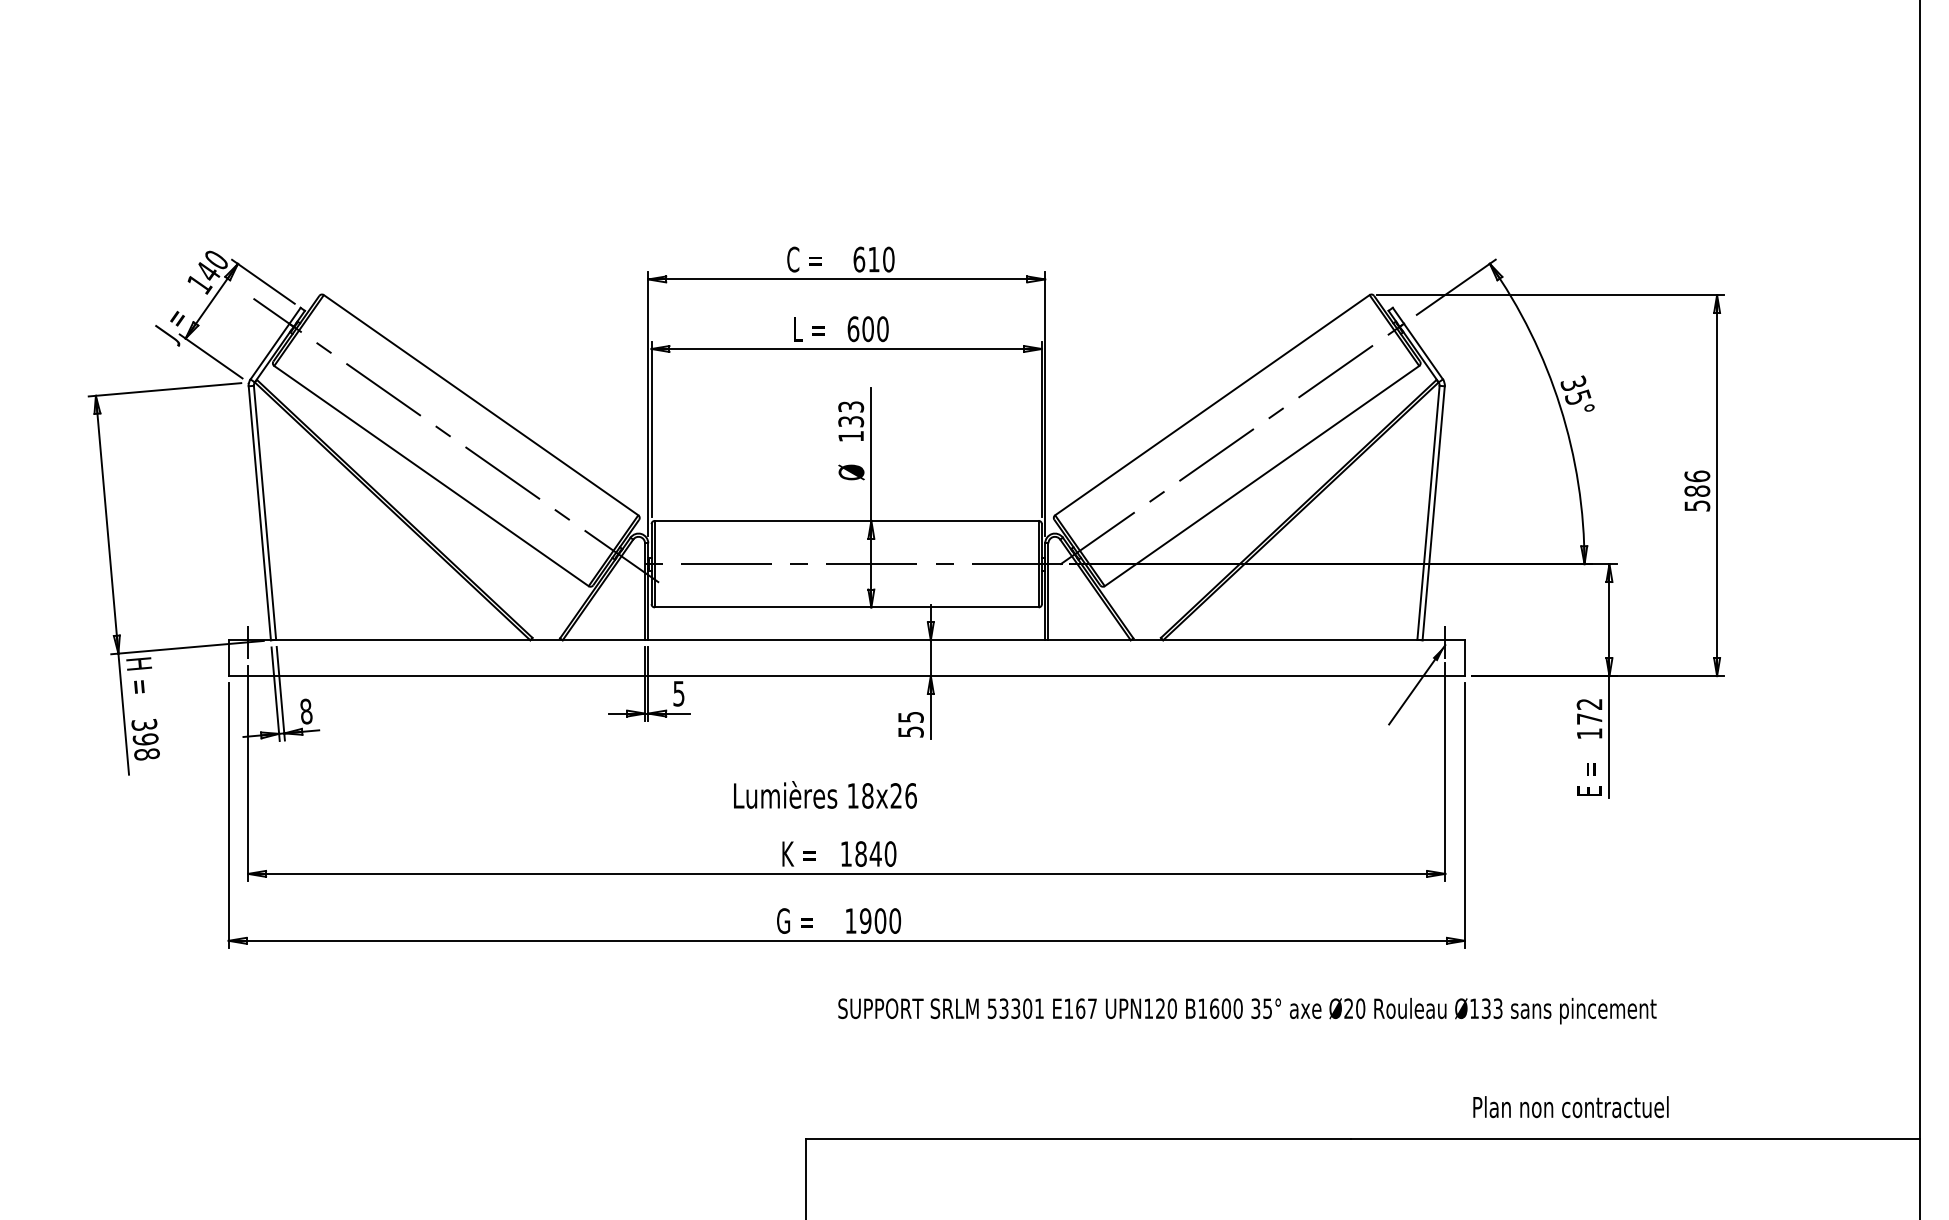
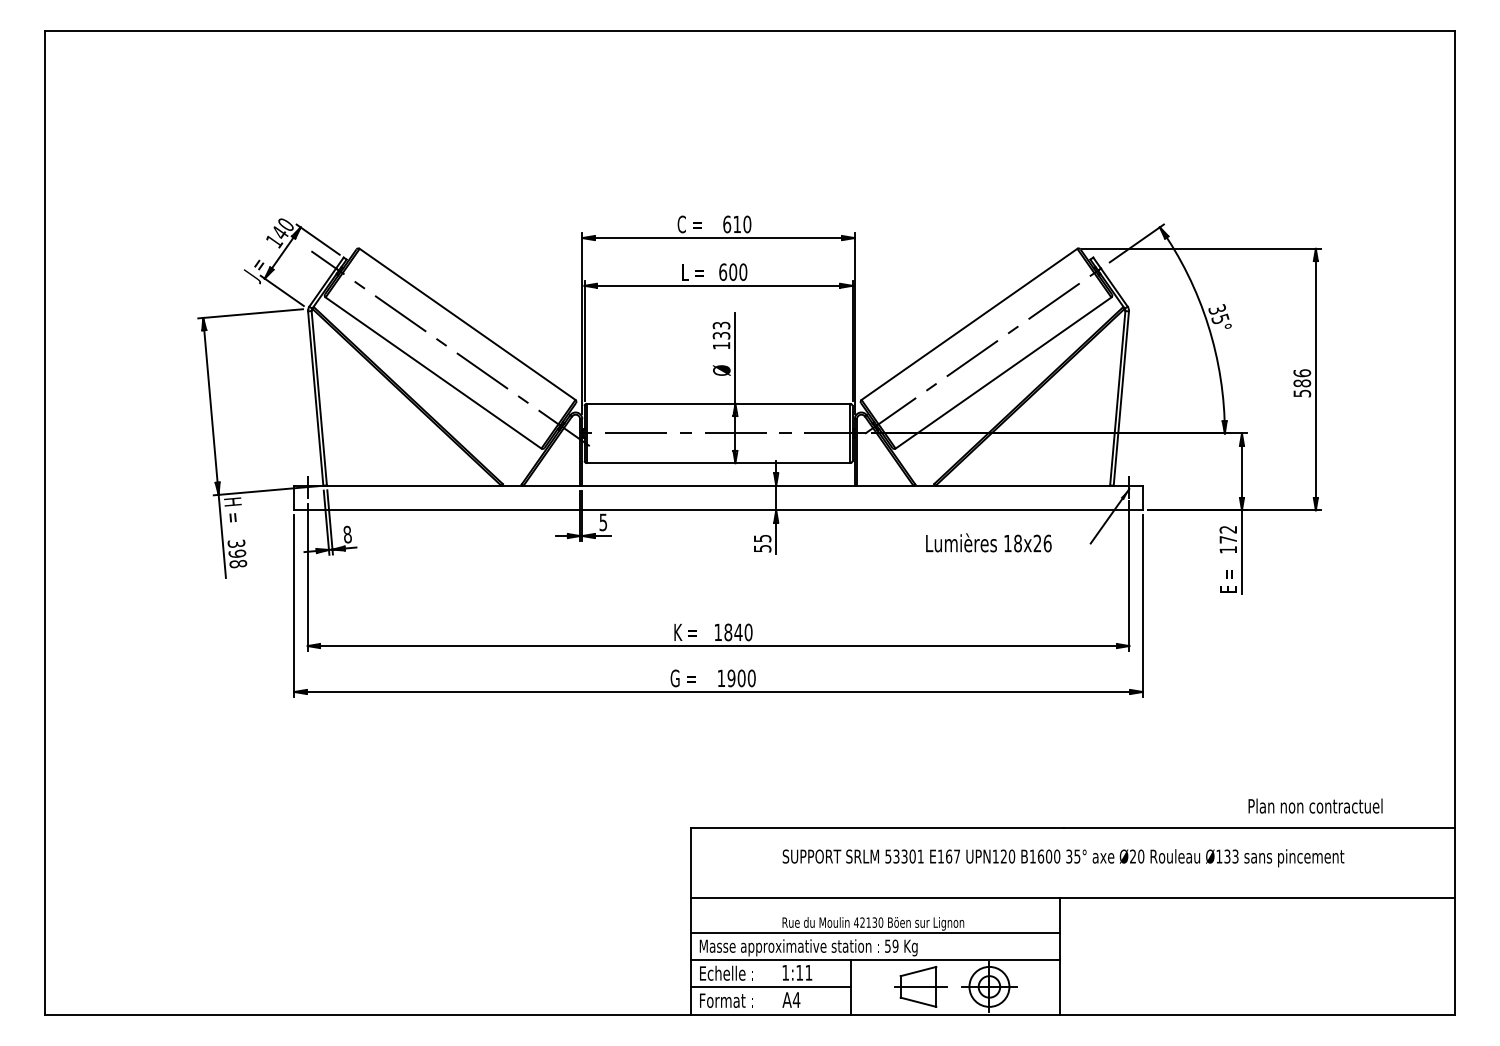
text: (824, 794) -> (988, 542), moved
text: (1247, 1011) -> (1063, 858), moved
text: (1570, 1106) -> (1315, 805), moved

